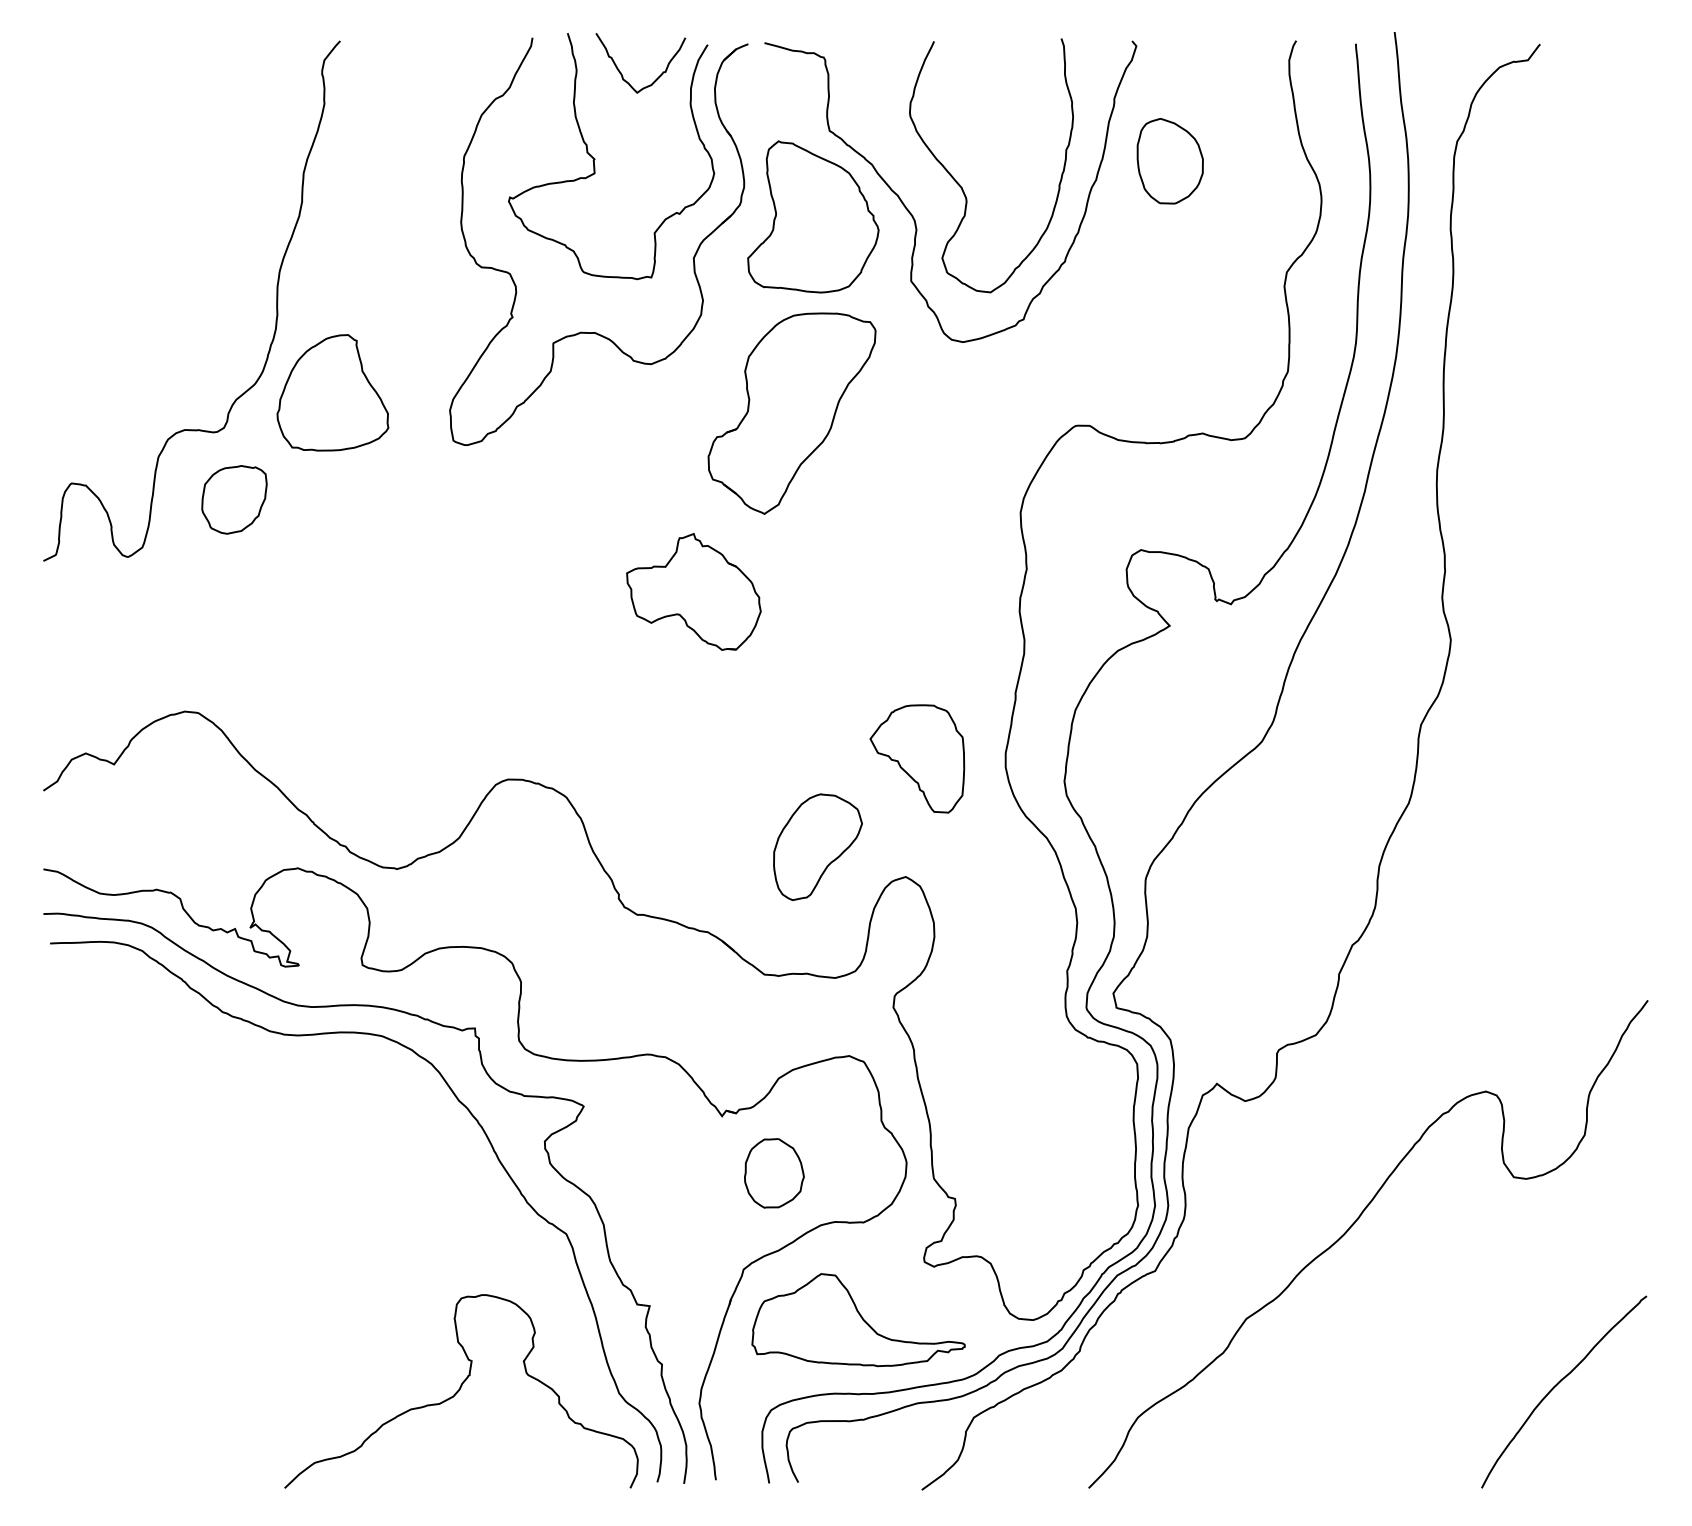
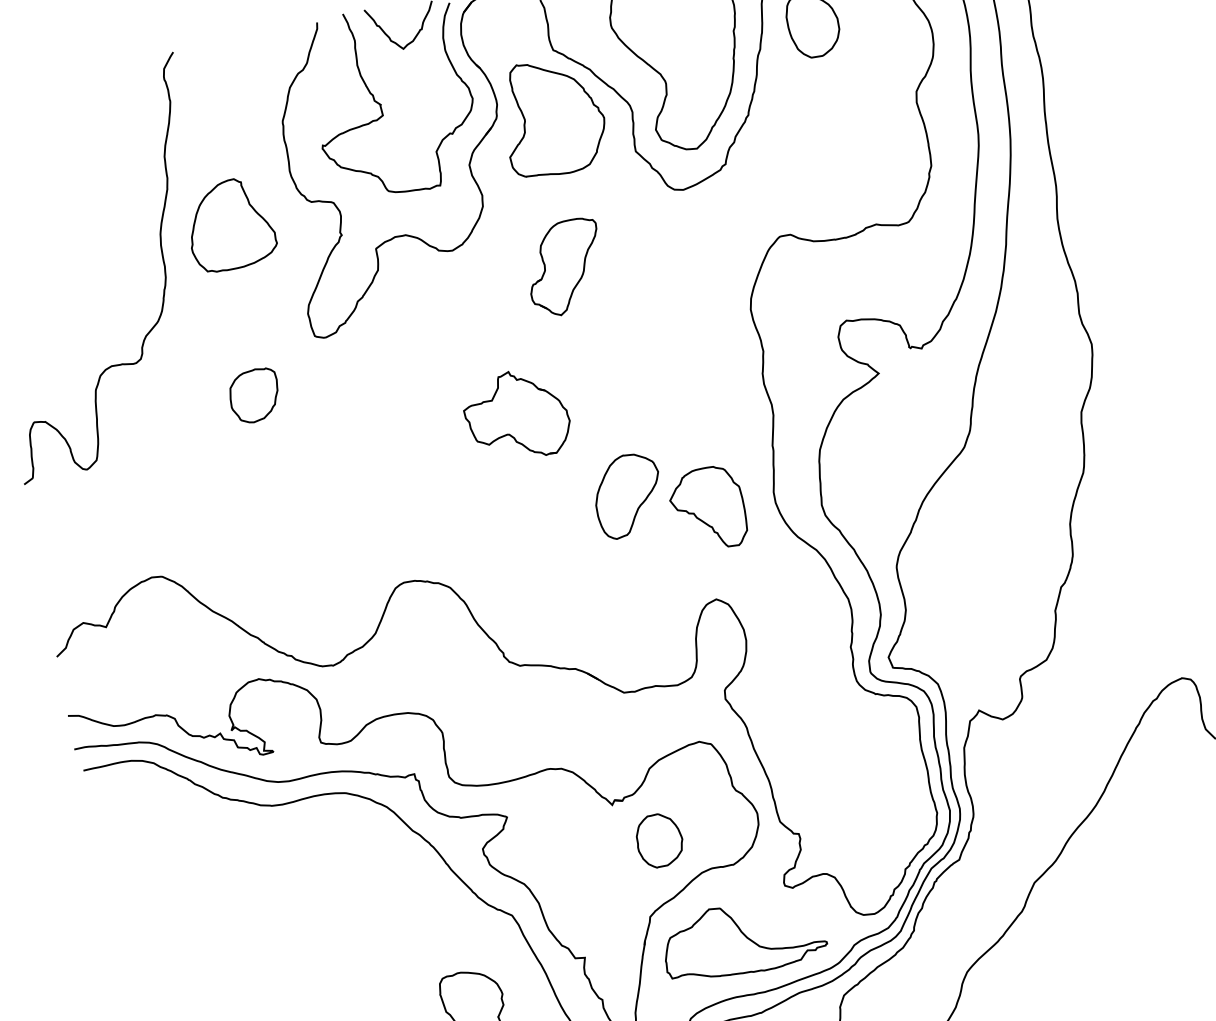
part: (332, 392) -> (230, 224), moved
part: (791, 413) -> (564, 267), size x0.6
part: (234, 499) -> (254, 395), moved
part: (817, 846) -> (627, 495), moved

